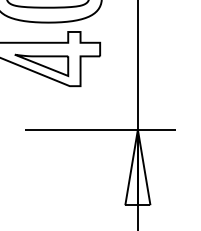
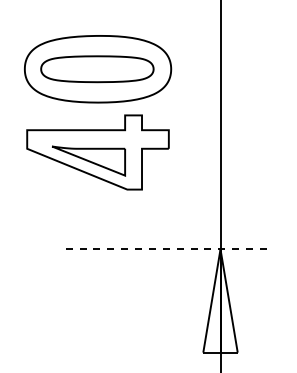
line: (100, 129) -> (169, 249), solid -> dashed

